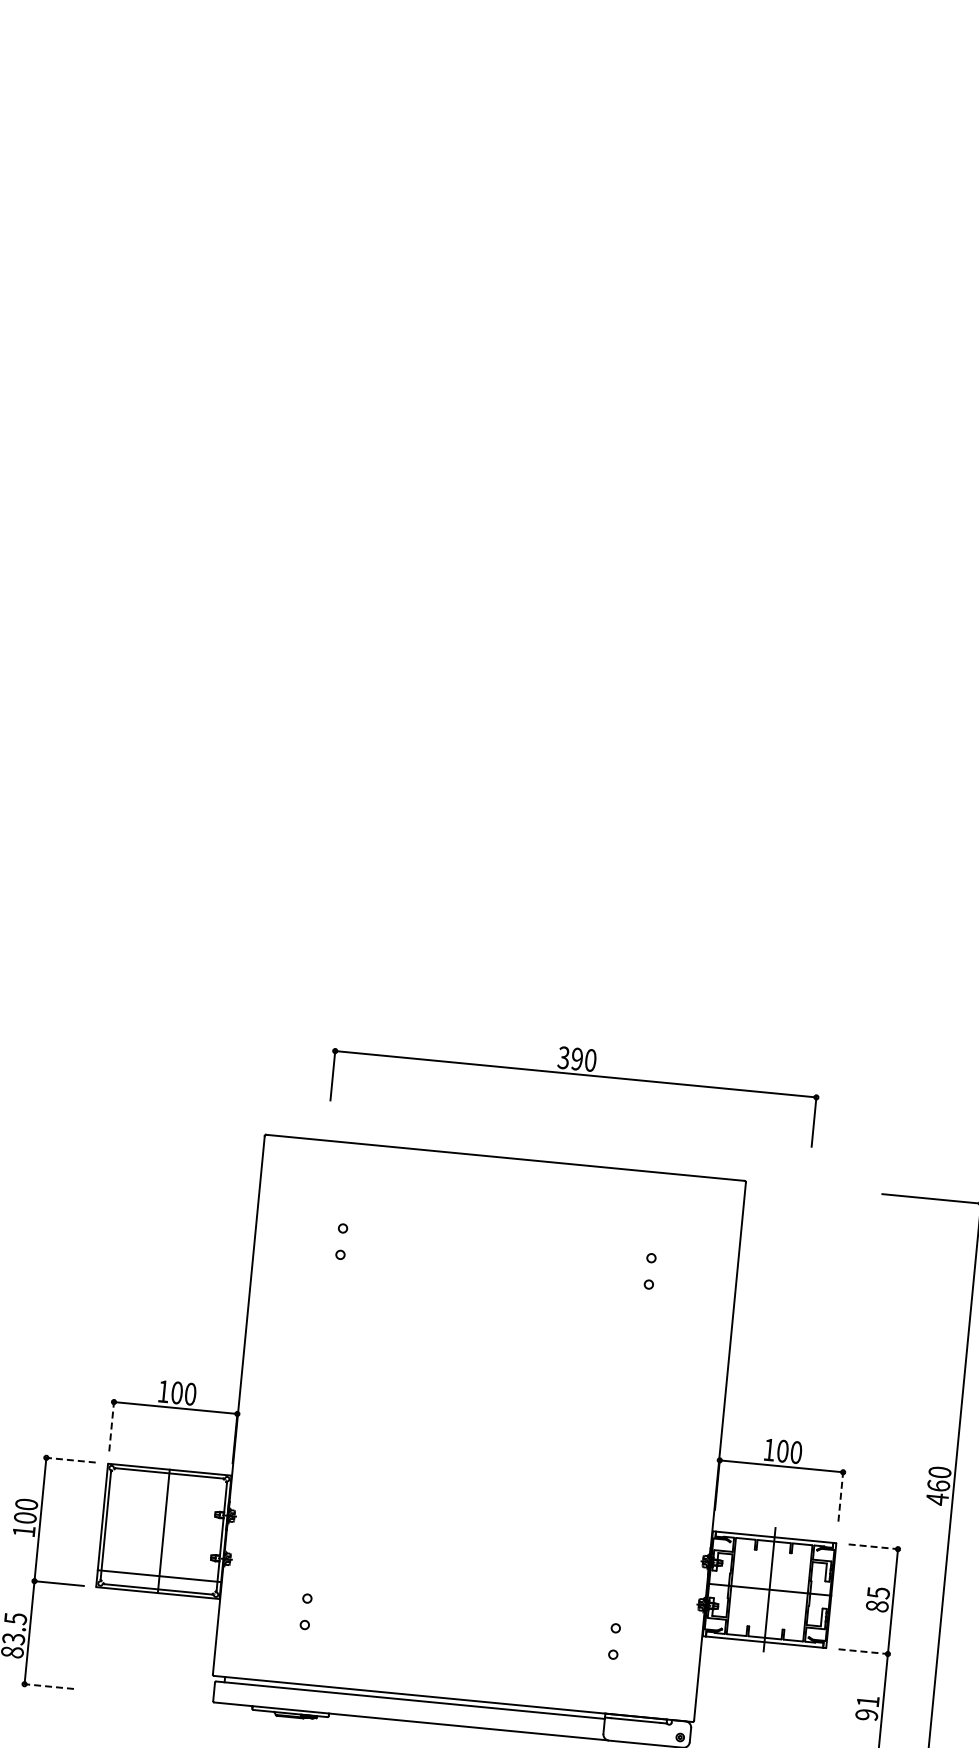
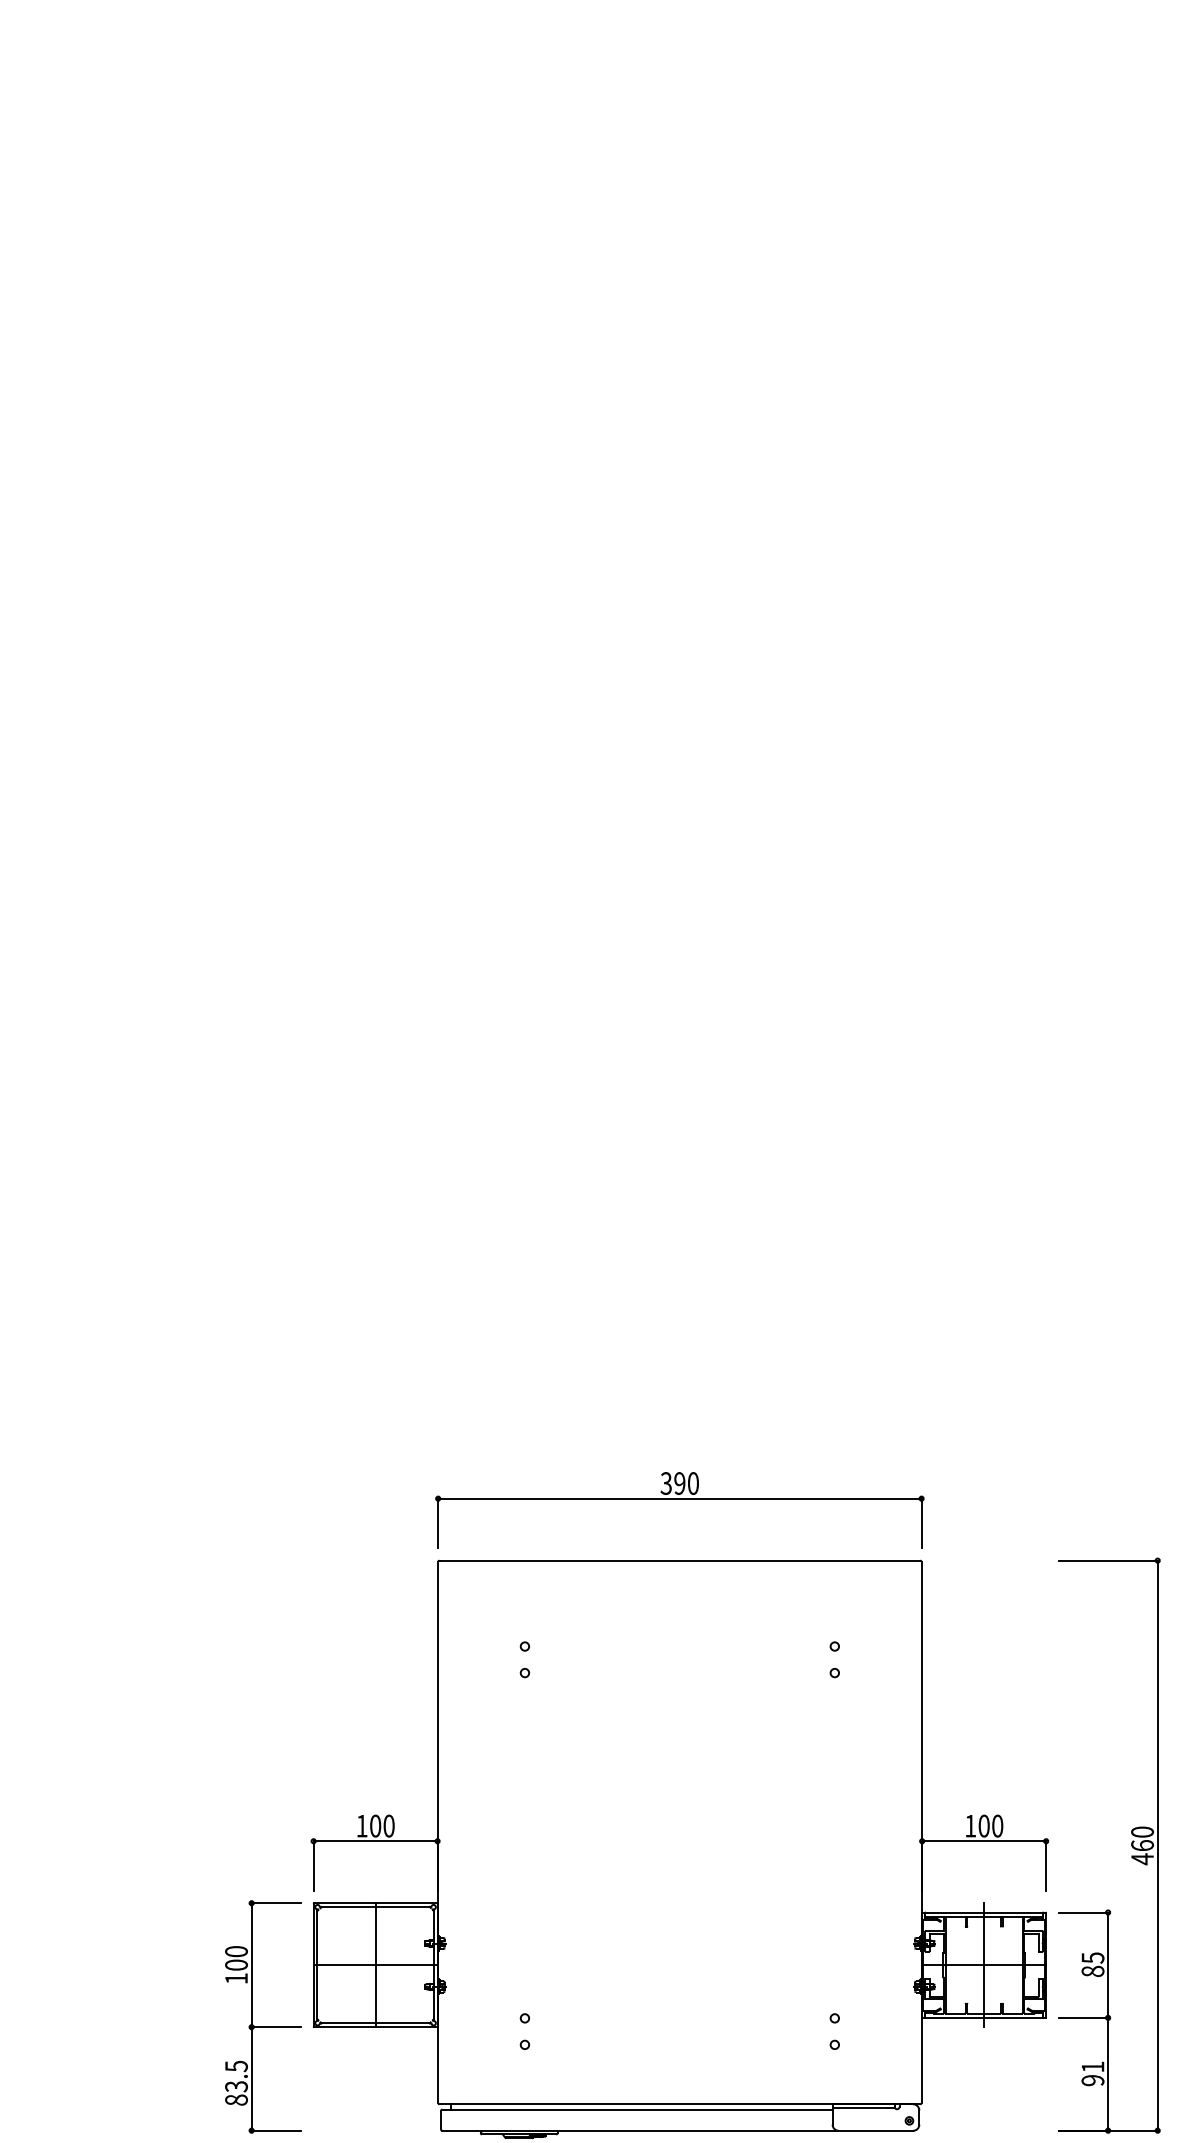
part: (575, 1075) -> (679, 1499), moved
line: (111, 1425) -> (313, 1864), dashed -> solid
line: (70, 1460) -> (275, 1903), dashed -> solid
line: (841, 1495) -> (1046, 1864), dashed -> solid
line: (874, 1546) -> (1084, 1912), dashed -> solid
line: (159, 1576) -> (375, 1965), moved
line: (864, 1651) -> (1084, 2017), dashed -> solid
line: (48, 1686) -> (275, 2130), dashed -> solid

